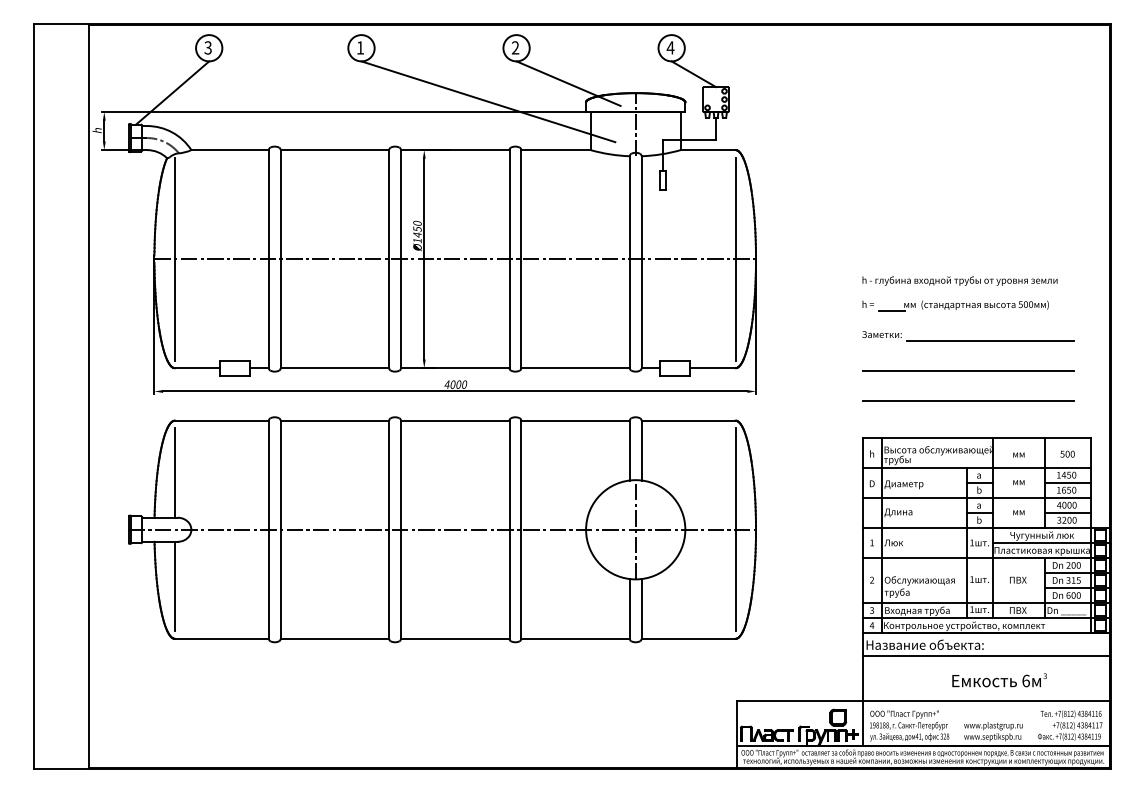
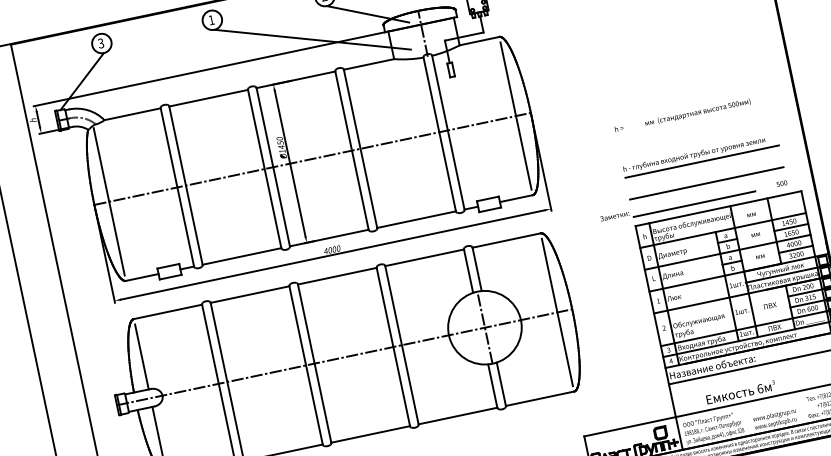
text: (959, 280) -> (693, 154), moved
line: (891, 311) -> (637, 130), removed
part: (968, 336) -> (677, 204), moved
text: (1067, 453) -> (781, 183), moved
text: (999, 680) -> (740, 392), moved

